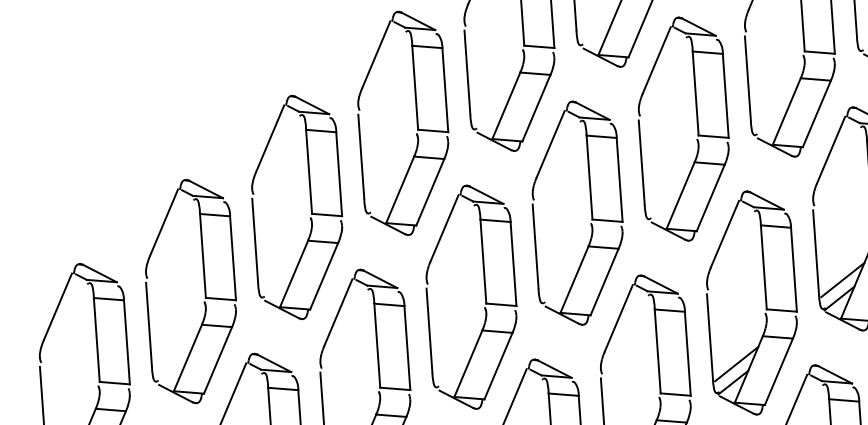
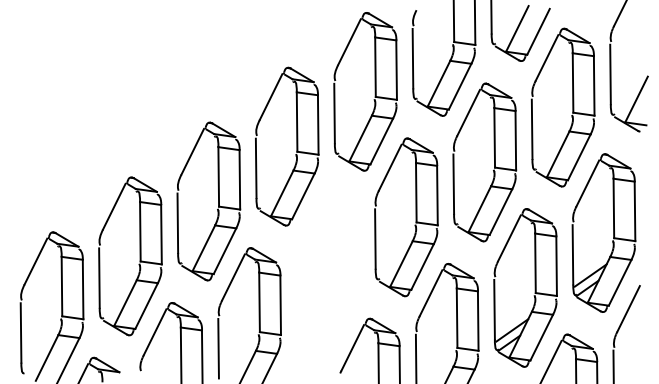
part: (484, 295) -> (337, 271), removed

